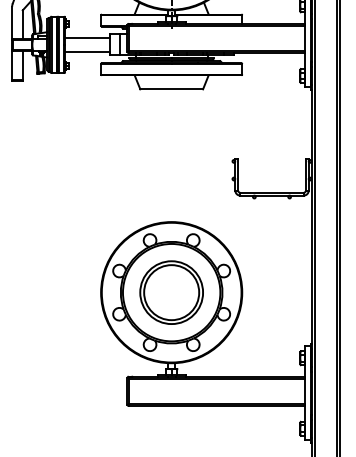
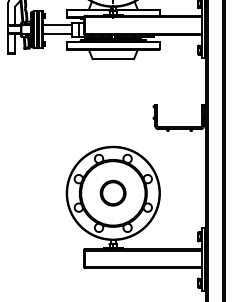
part: (170, 291) -> (112, 192), size x0.6

